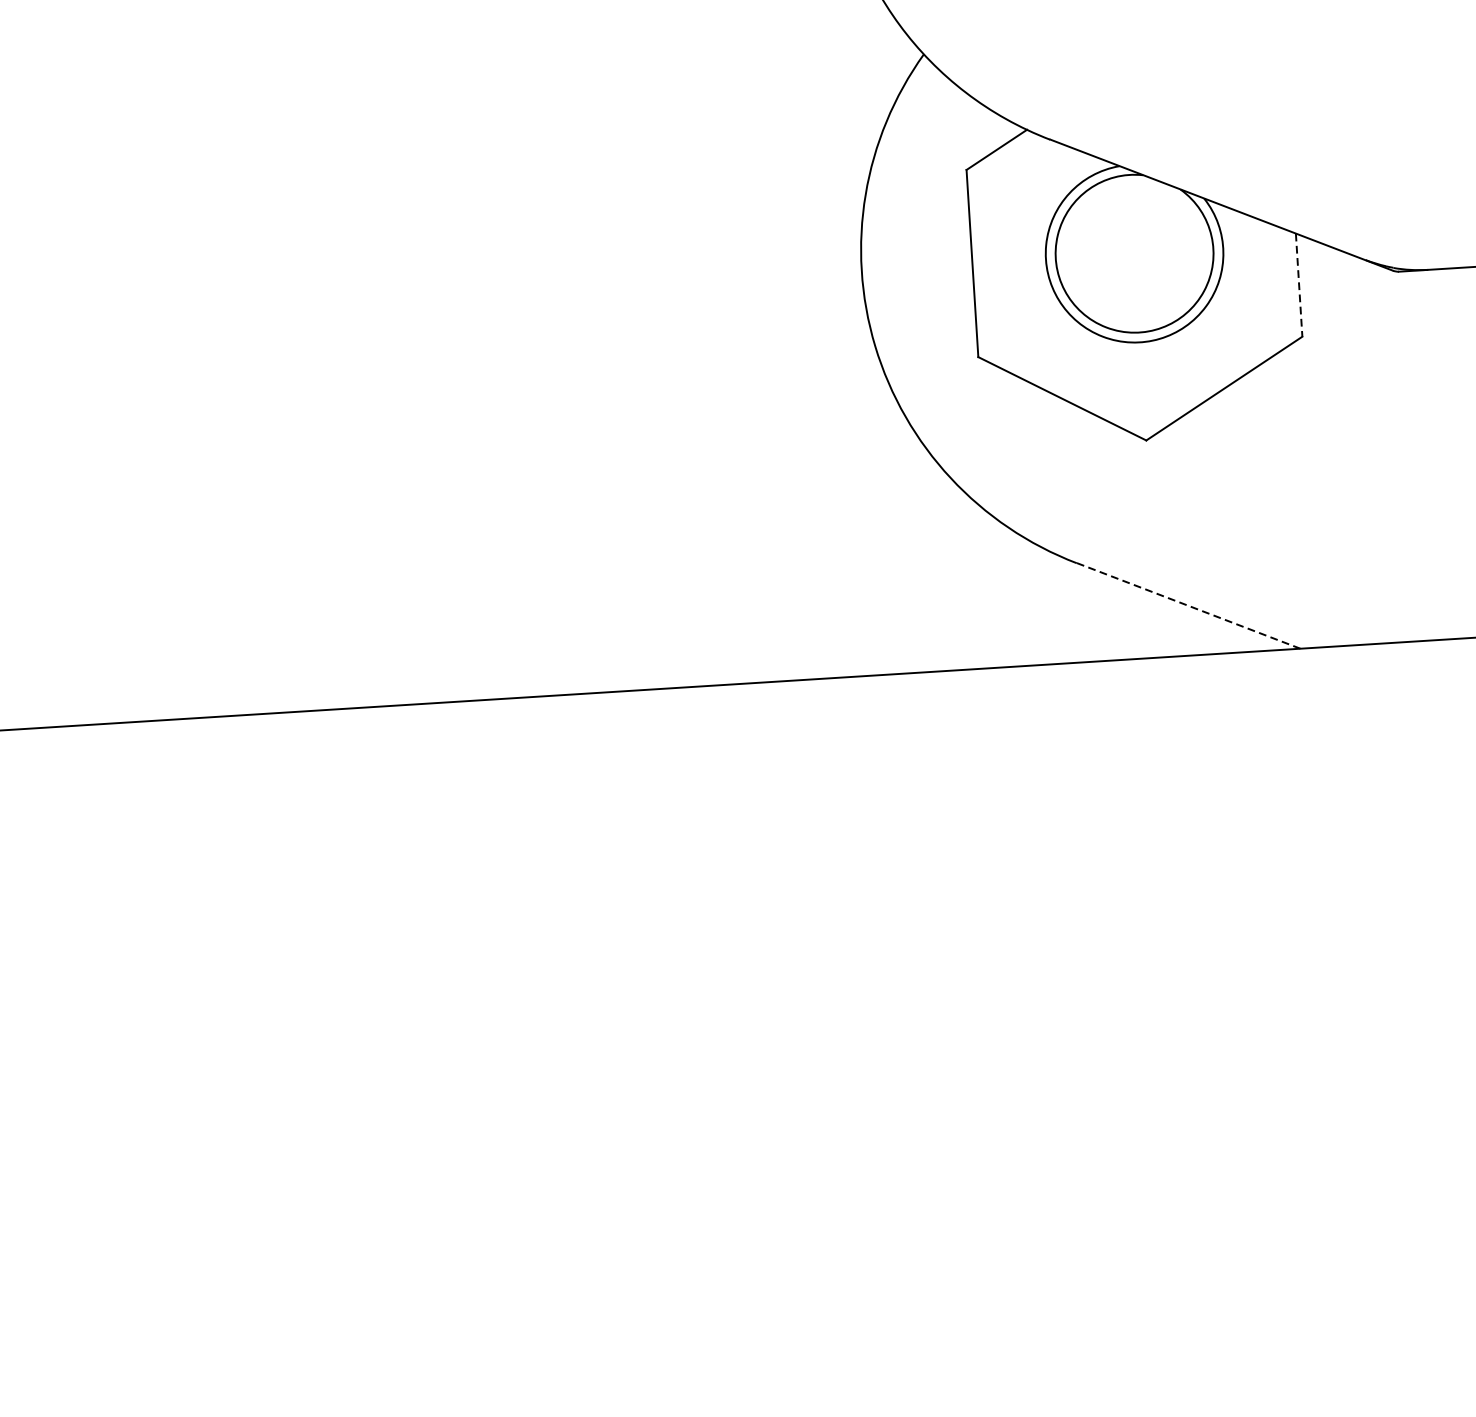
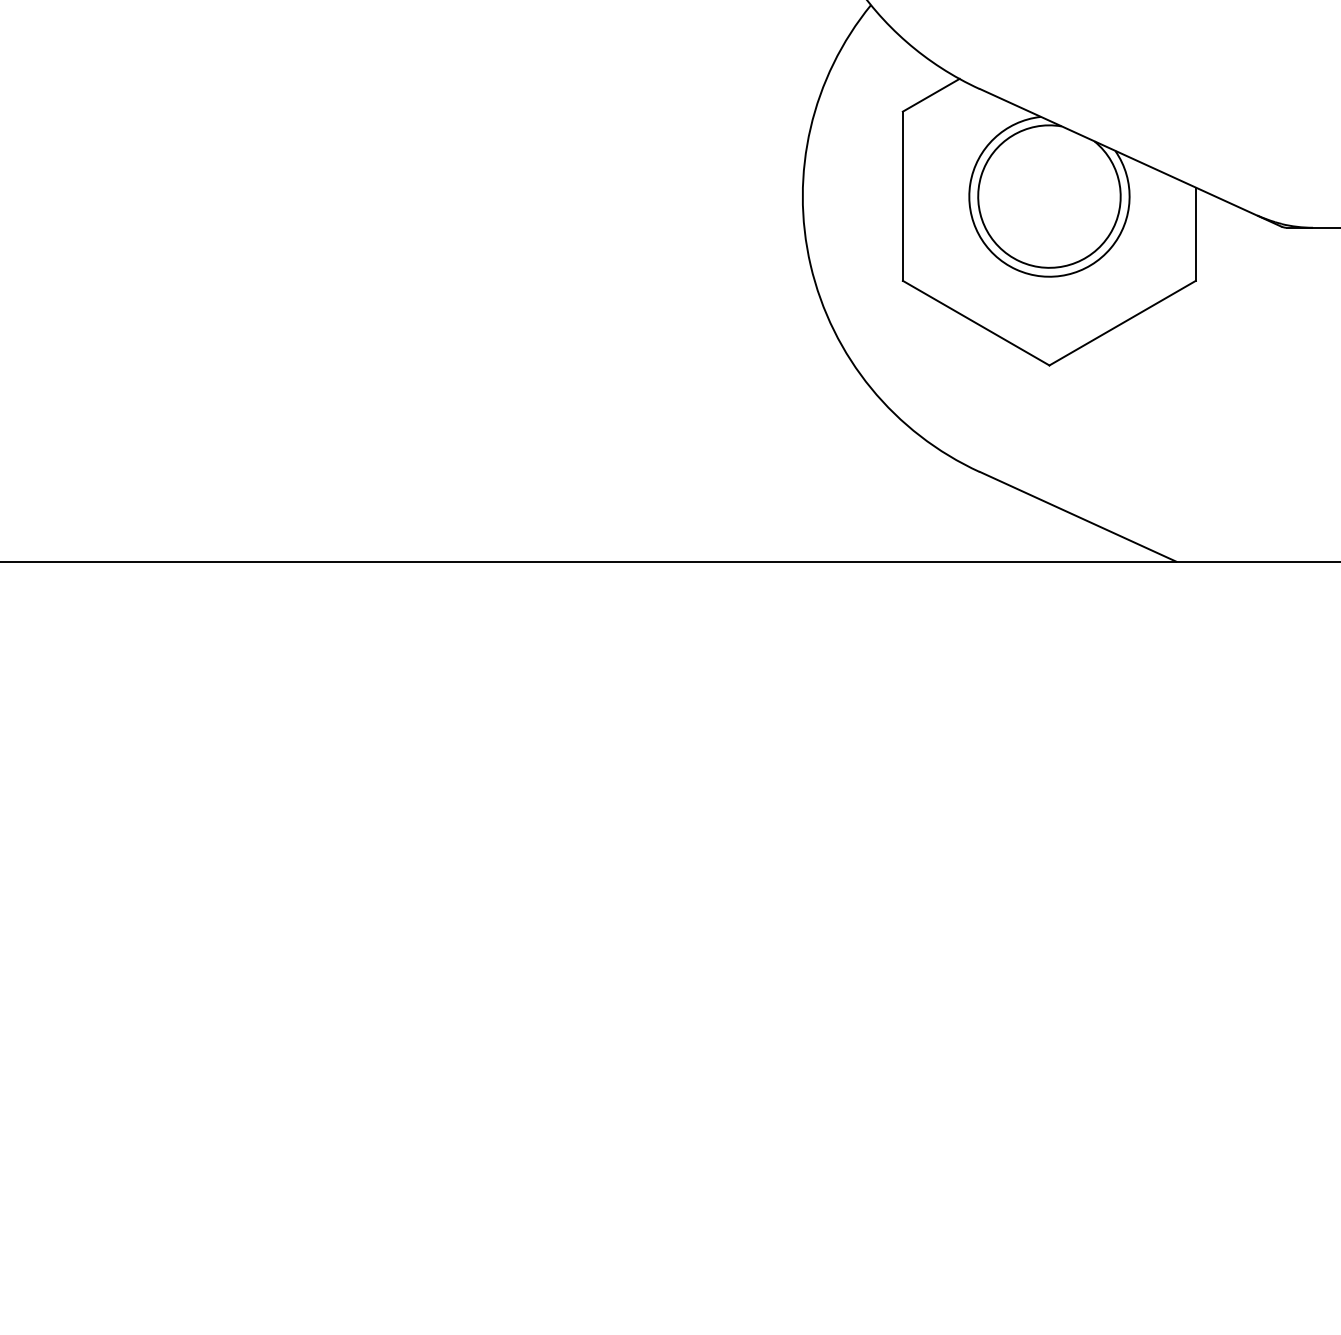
line: (1298, 285) -> (1195, 234), dashed -> solid
line: (1188, 605) -> (1078, 516), dashed -> solid

